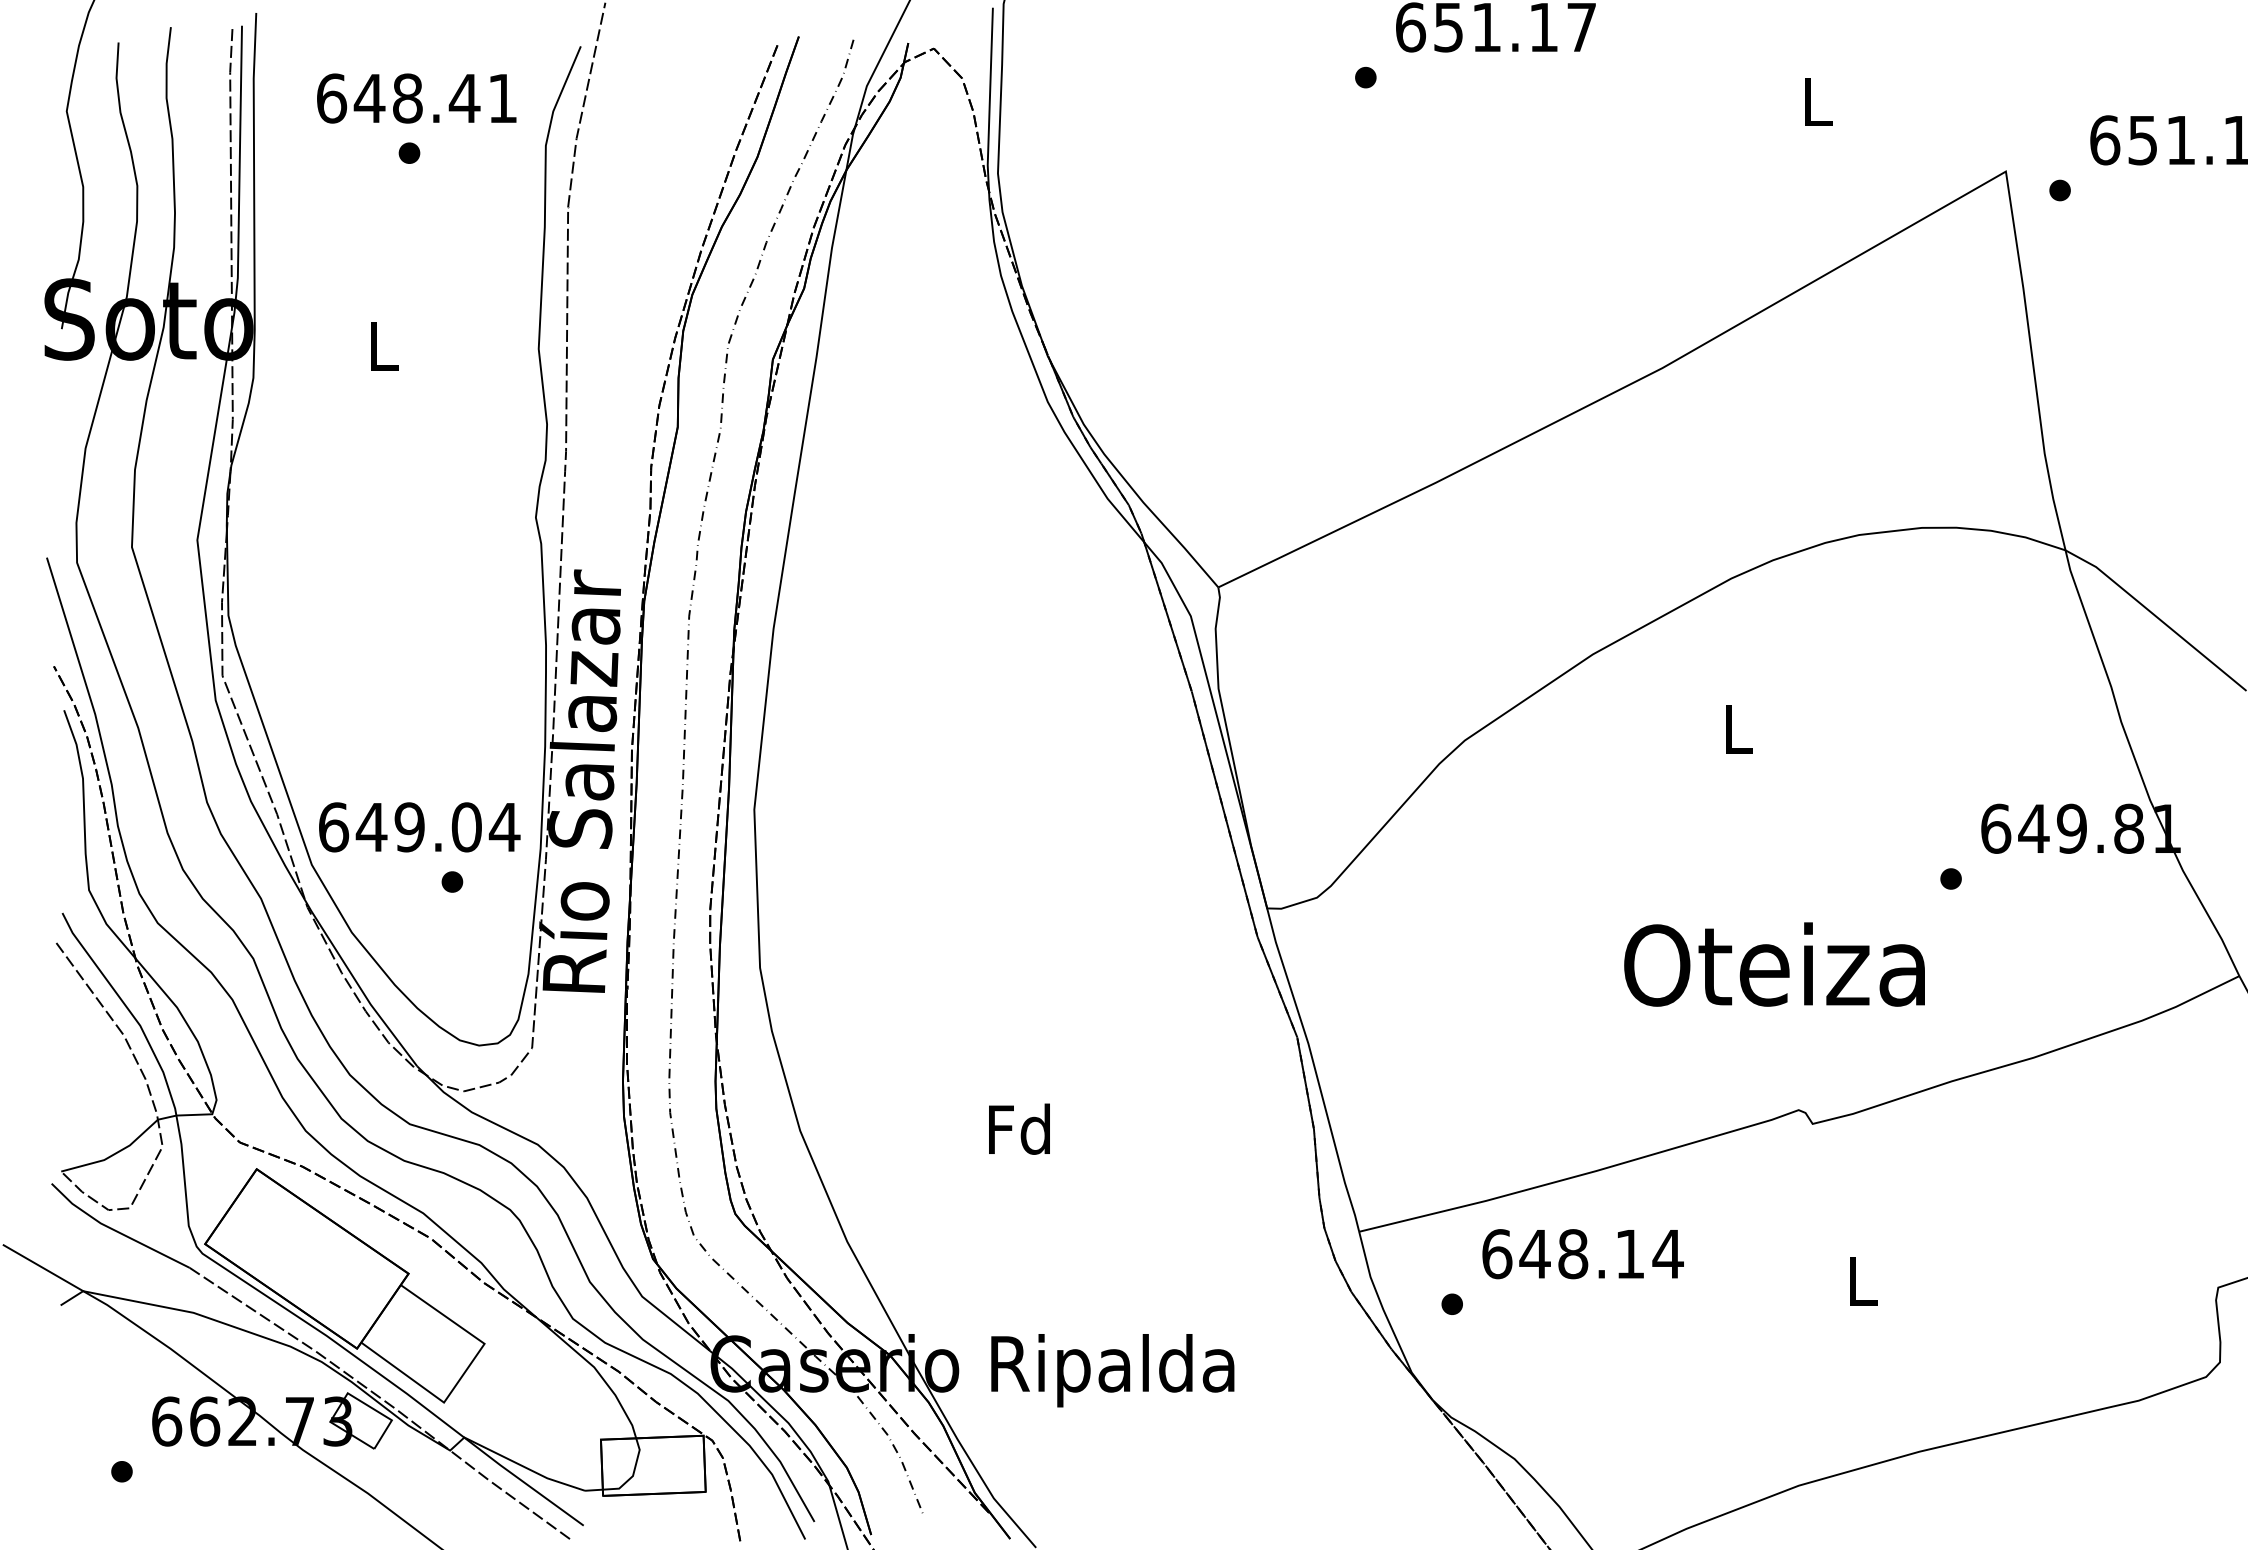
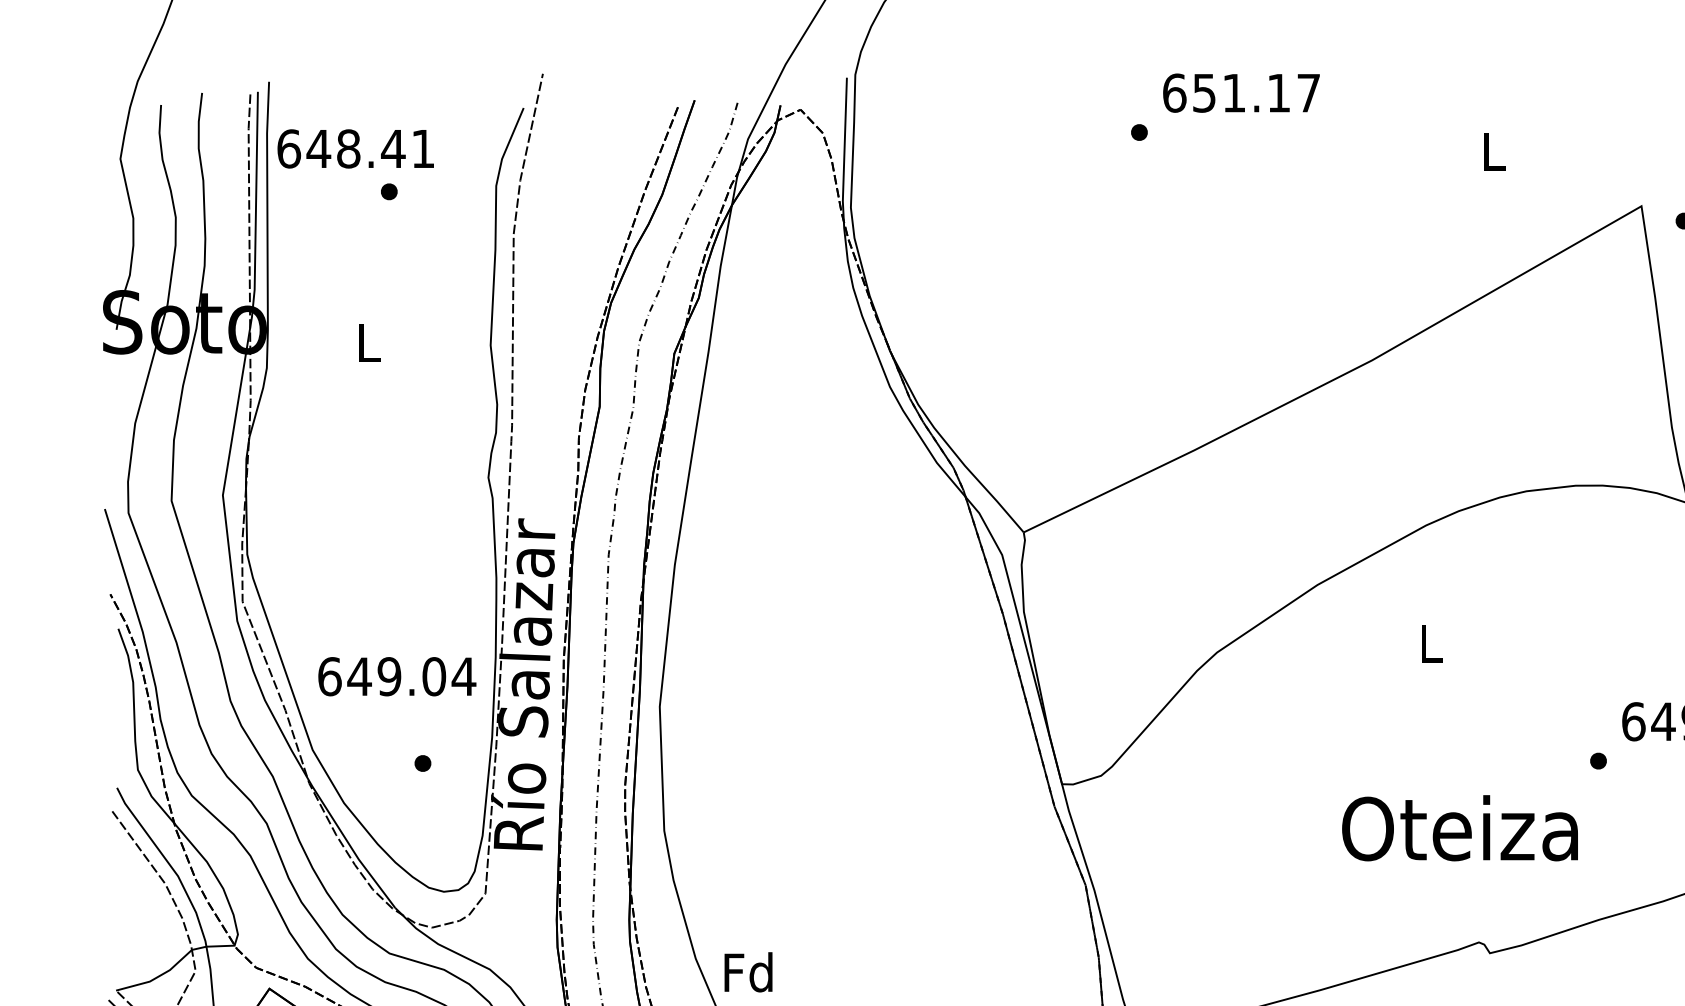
text: (416, 98) -> (355, 148), moved
text: (419, 827) -> (397, 676), moved
text: (1019, 1128) -> (748, 971), moved

